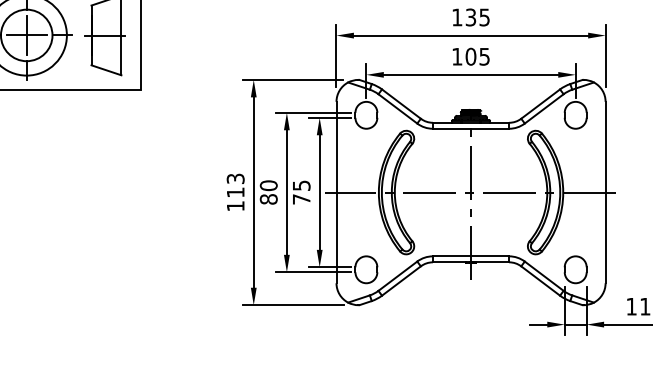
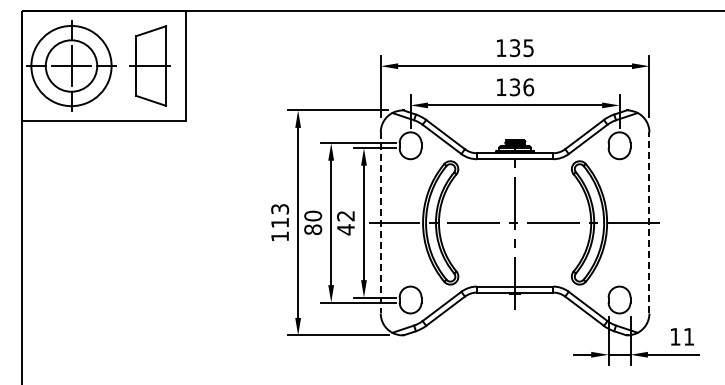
text: (477, 56) -> (521, 87), 105 -> 136
line: (336, 192) -> (380, 222), solid -> dashed
line: (605, 192) -> (649, 222), solid -> dashed
text: (301, 193) -> (345, 223), 75 -> 42

